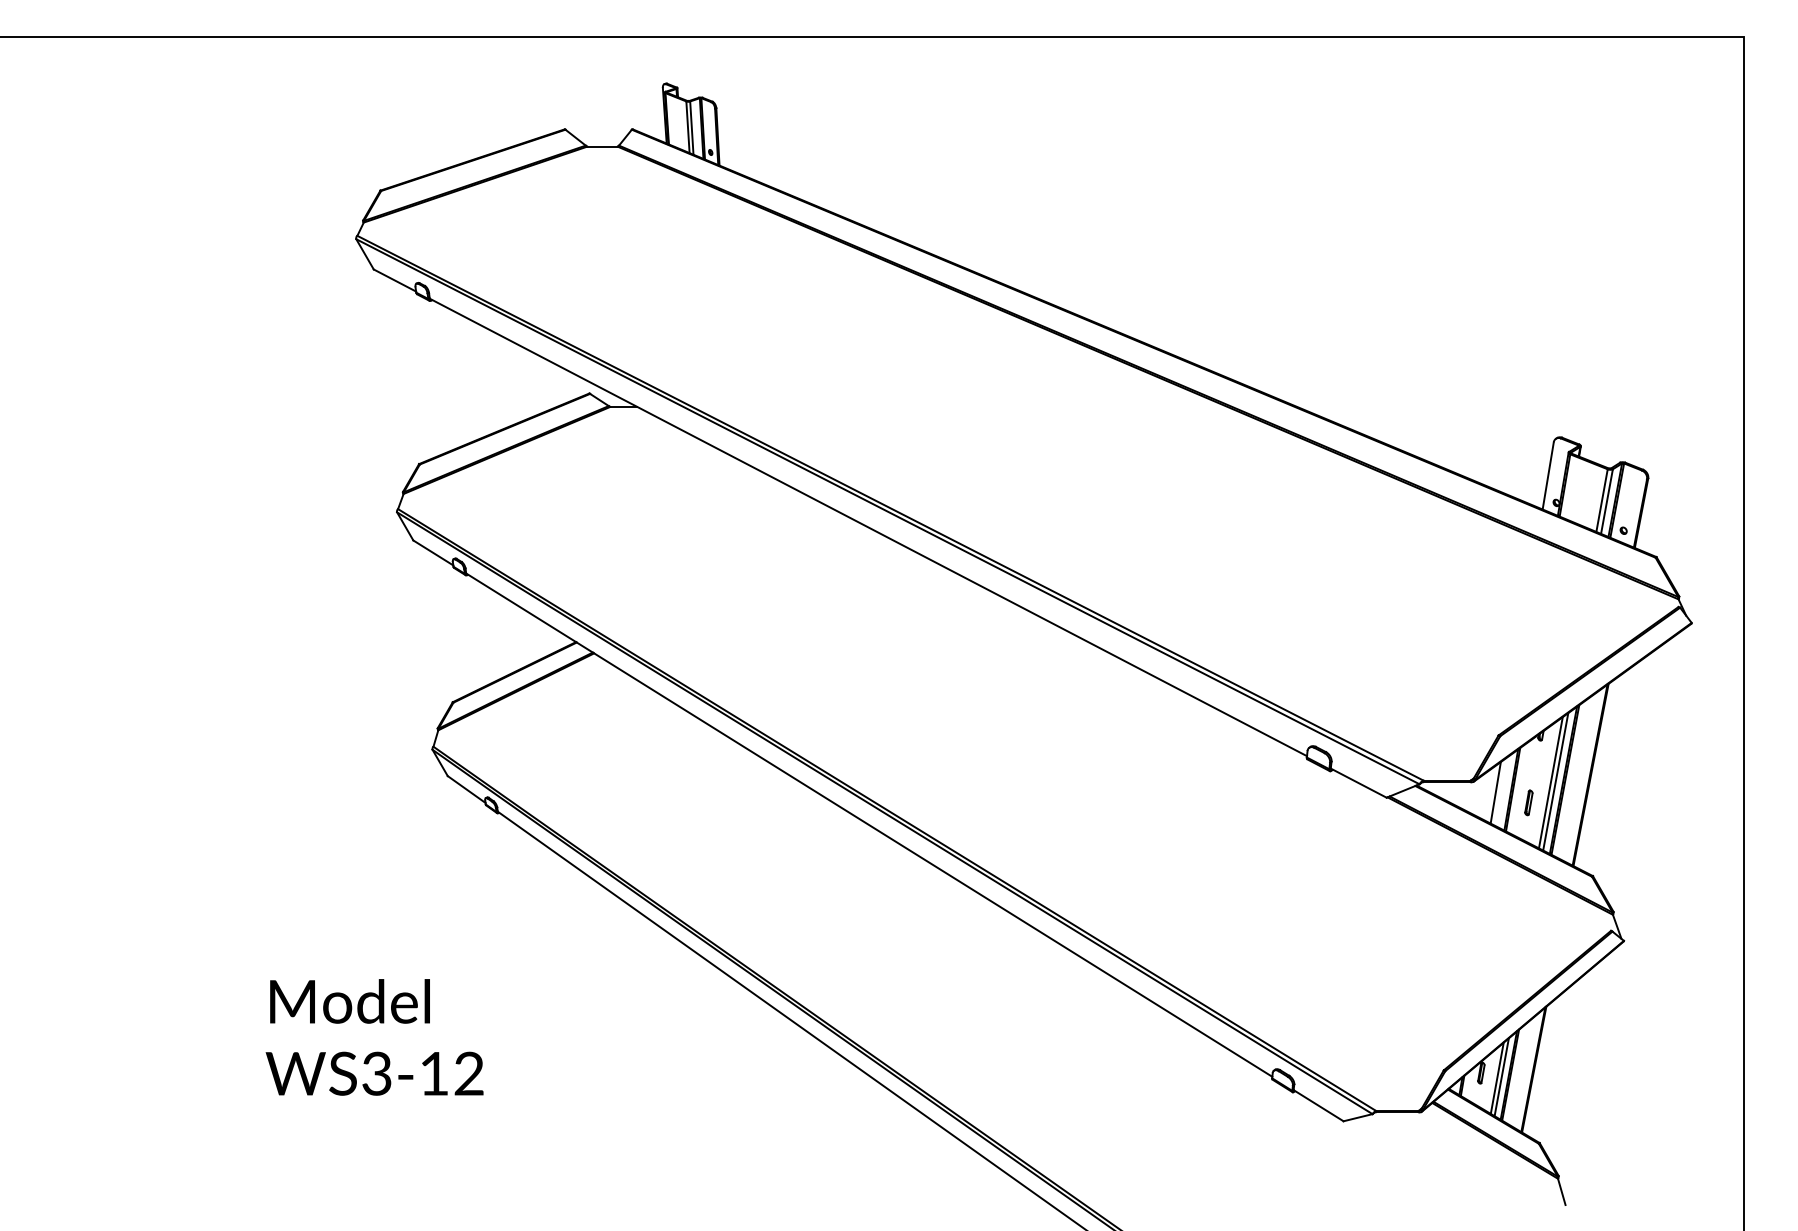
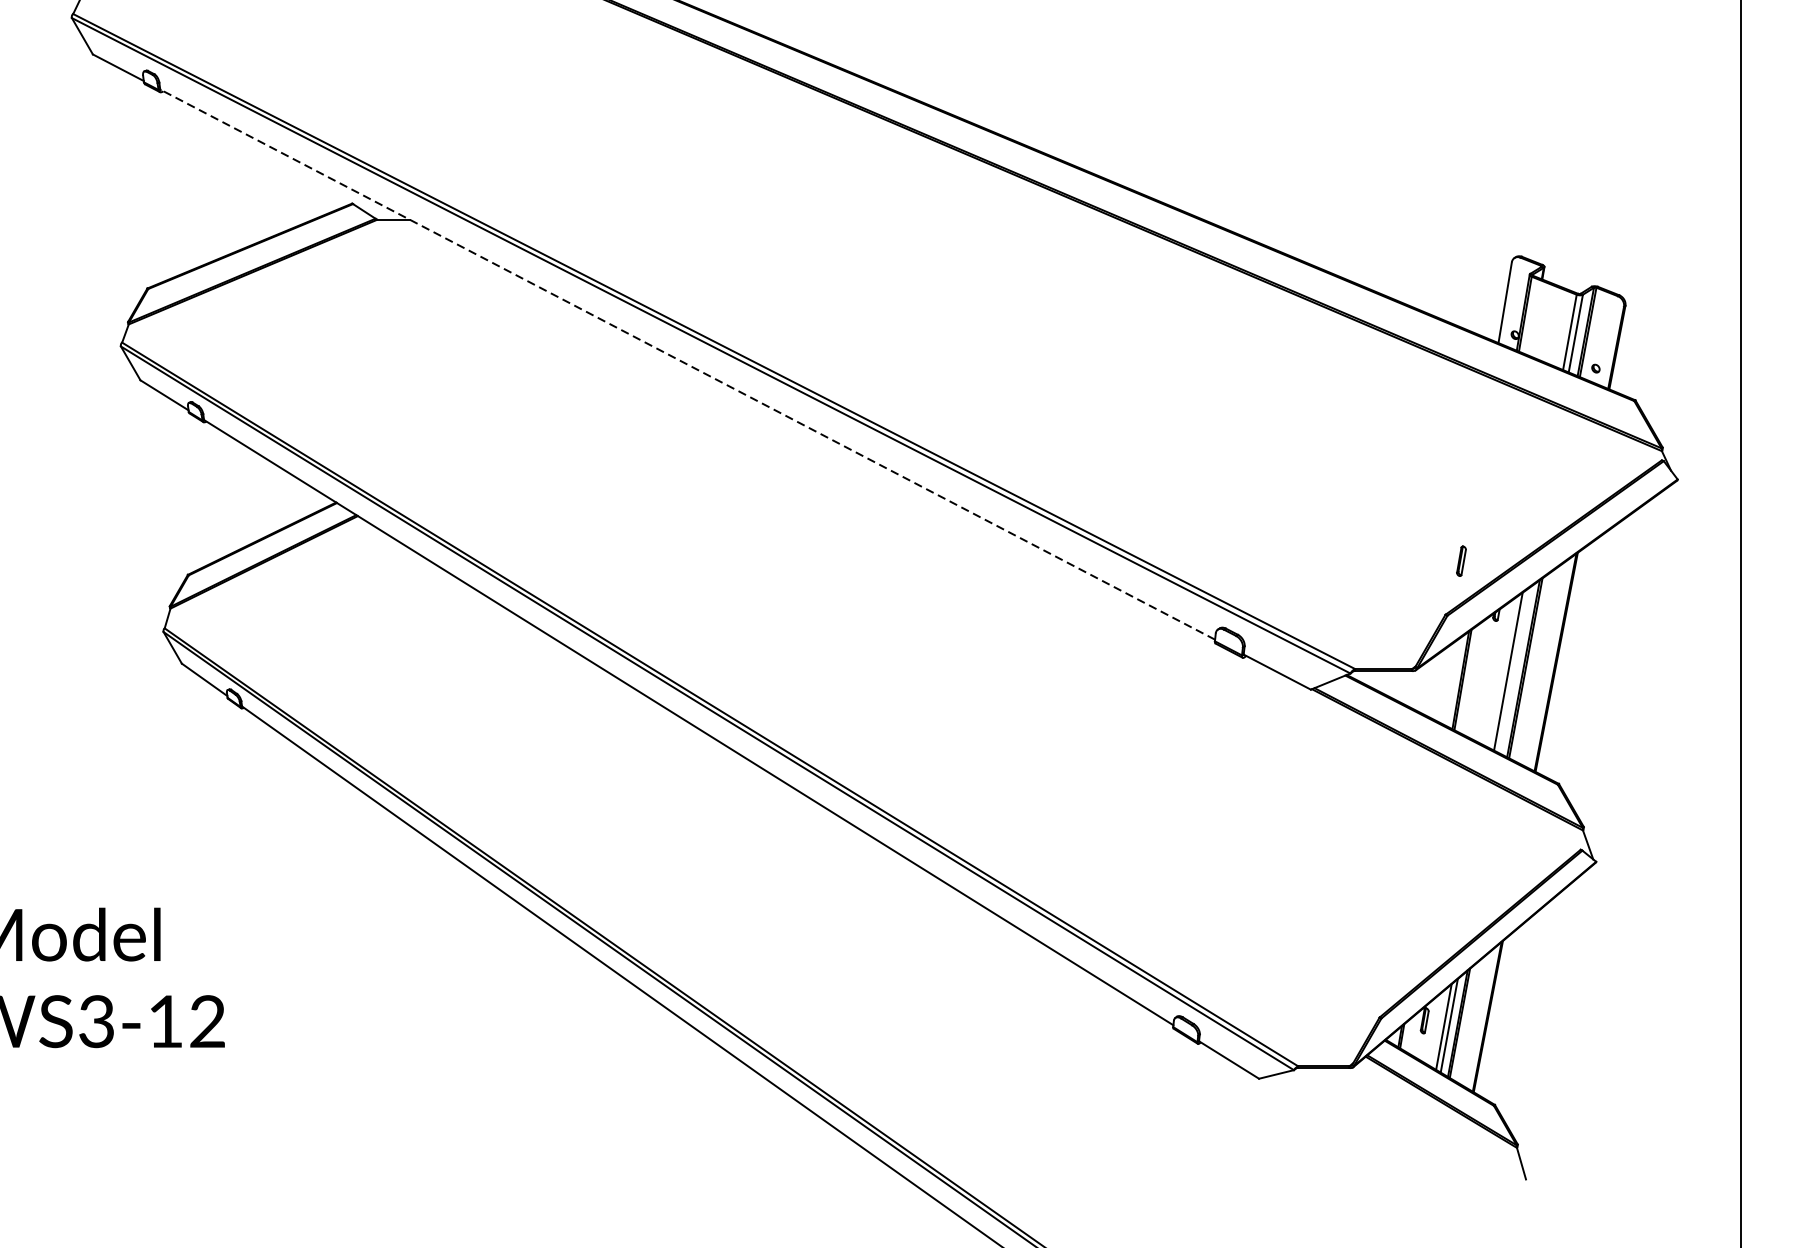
line: (868, 527) -> (687, 364), solid -> dashed
line: (1555, 781) -> (1513, 670), removed
line: (1495, 792) -> (1441, 683), removed
part: (1528, 802) -> (1461, 560), moved

